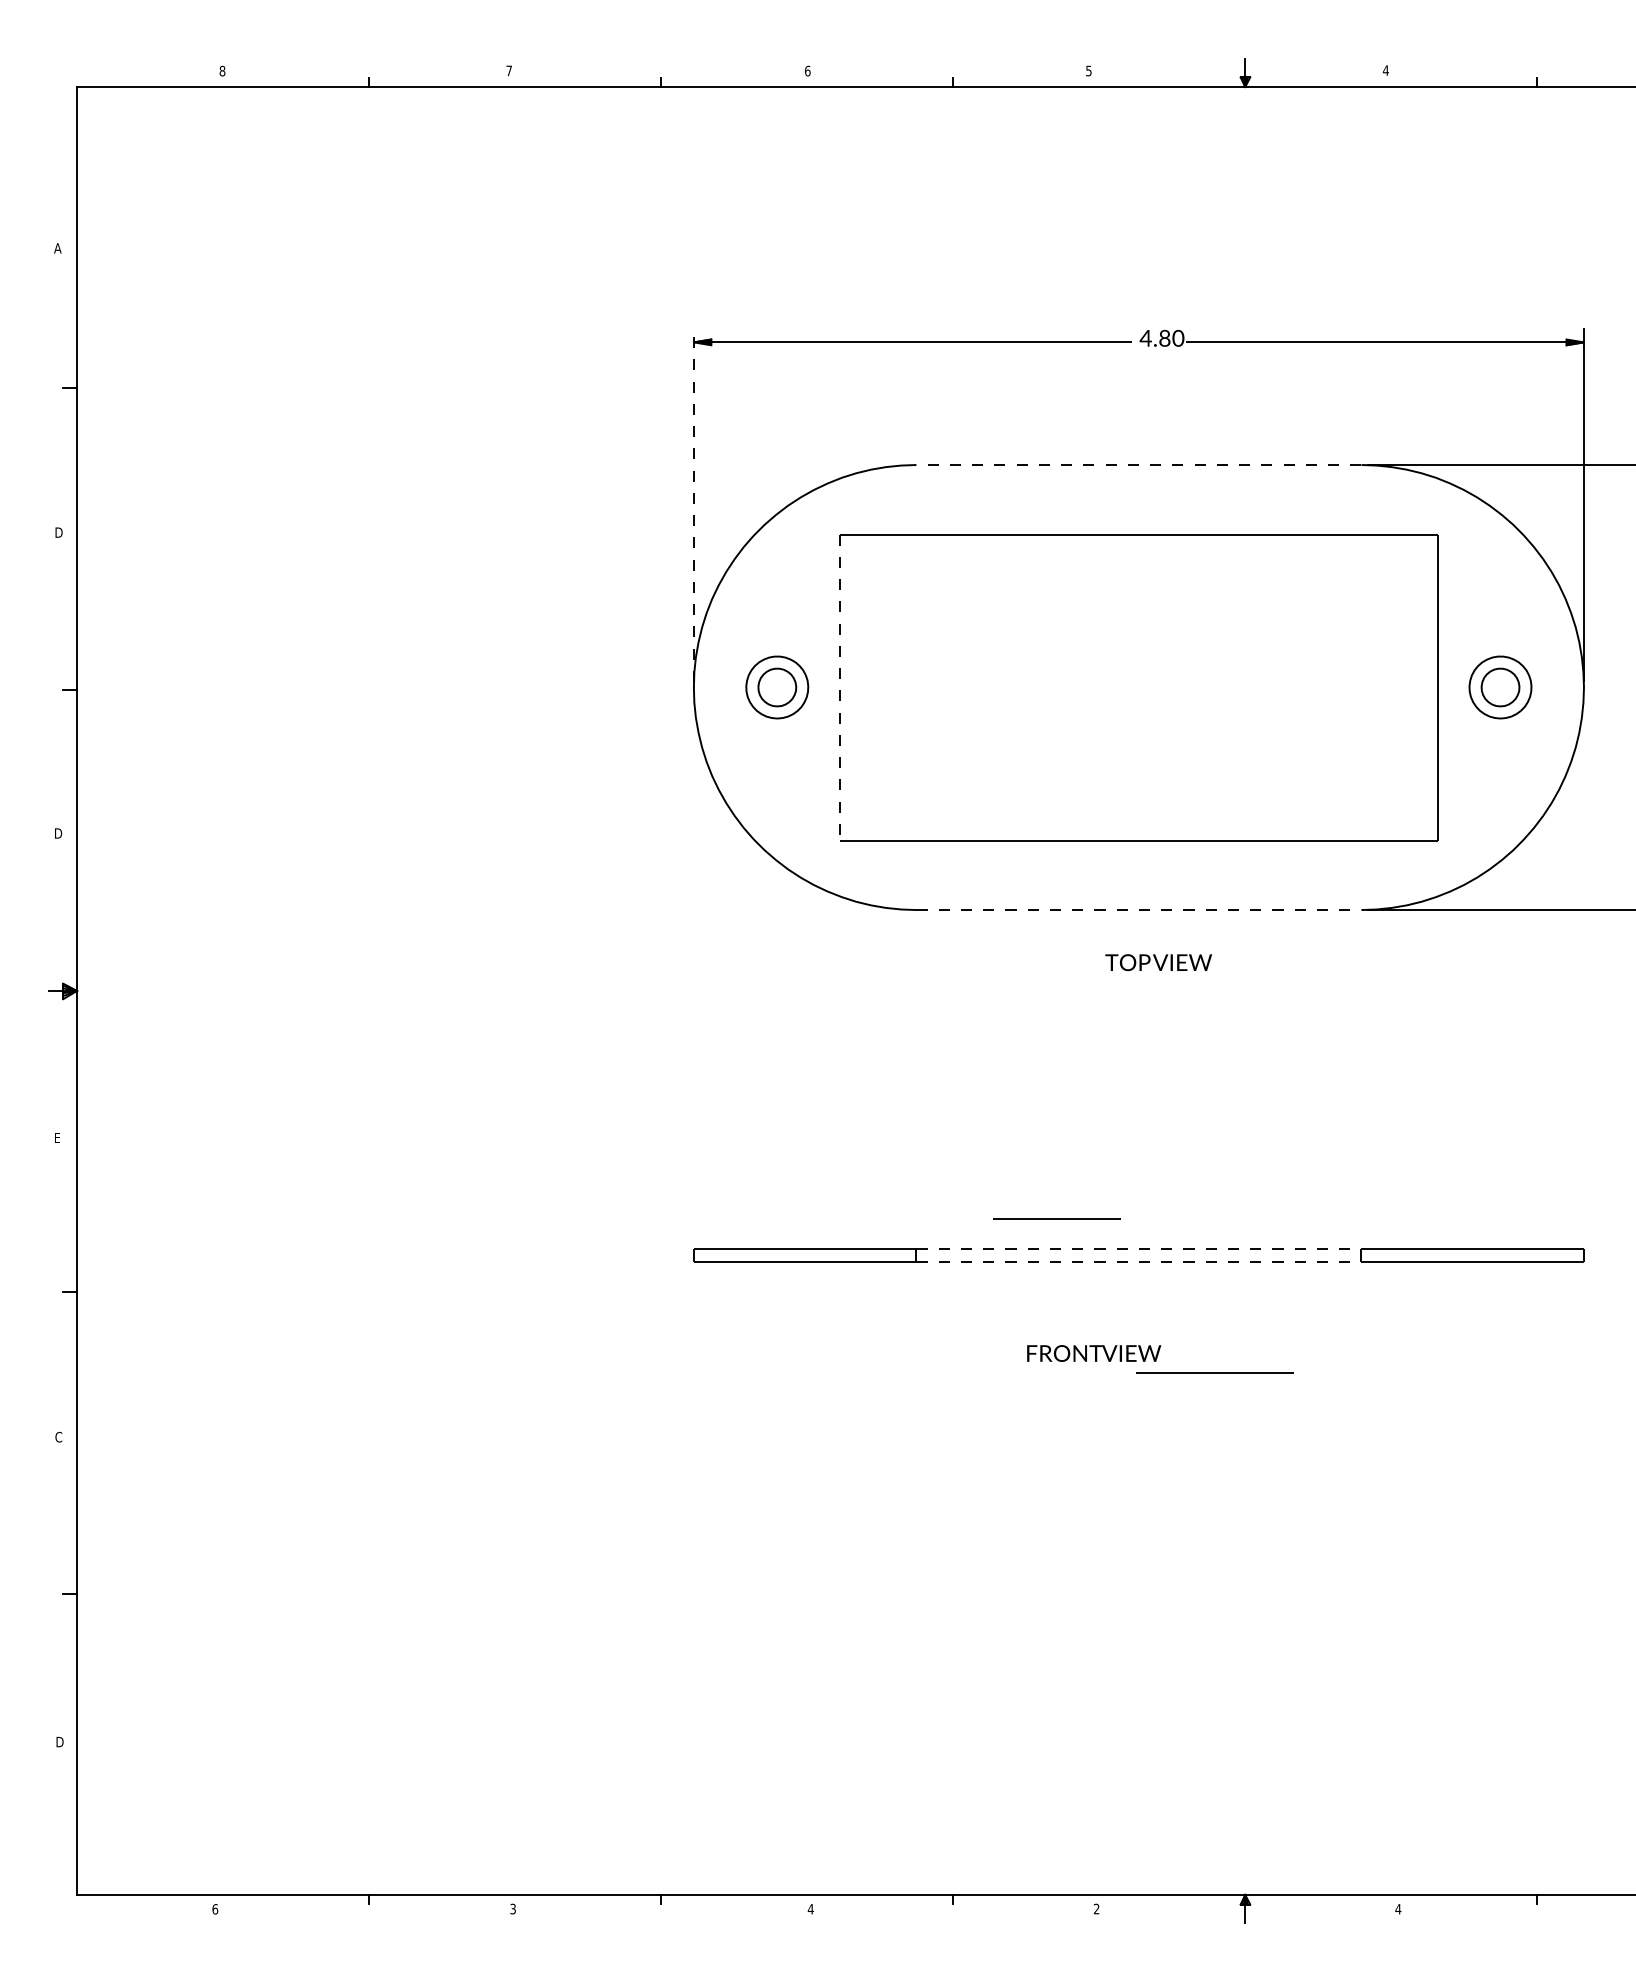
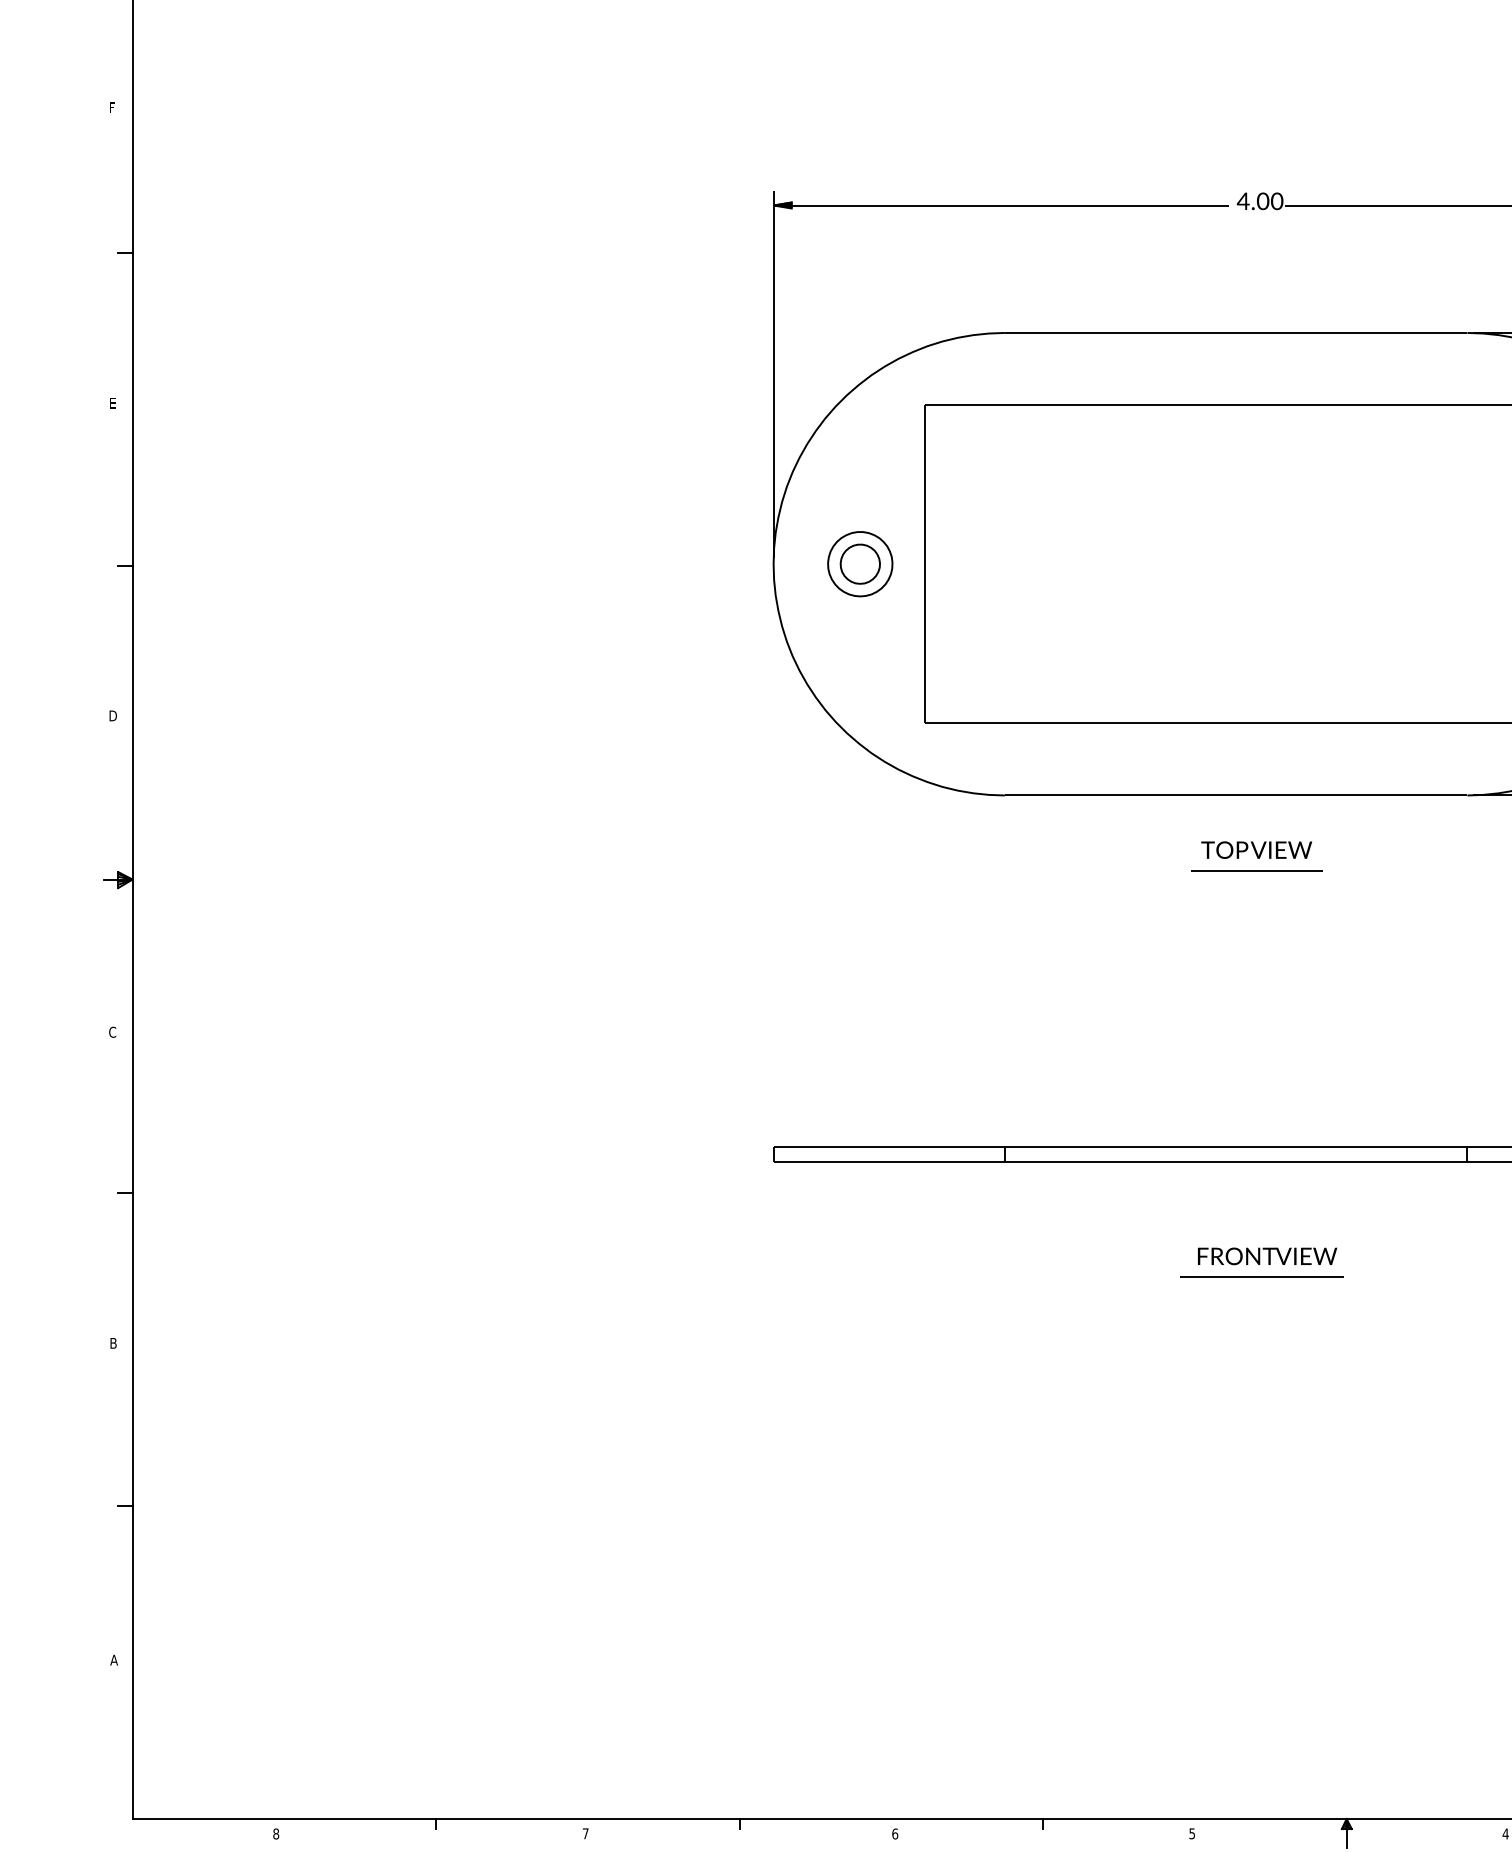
text: (57, 248) -> (112, 107), A -> F
text: (1164, 338) -> (1262, 201), 4.80 -> 4.00
line: (1138, 465) -> (1235, 333), dashed -> solid
line: (693, 505) -> (773, 375), dashed -> solid
text: (58, 532) -> (113, 403), D -> E
line: (839, 687) -> (924, 564), dashed -> solid
line: (1138, 910) -> (1235, 795), dashed -> solid
text: (57, 1137) -> (112, 1031), E -> C
line: (1056, 1218) -> (1256, 869), moved
line: (1138, 1248) -> (1235, 1147), dashed -> solid
line: (1138, 1262) -> (1235, 1161), dashed -> solid
text: (1094, 1353) -> (1267, 1256), moved
line: (1214, 1372) -> (1261, 1276), moved
text: (58, 1436) -> (113, 1342), C -> B
text: (59, 1741) -> (114, 1659), D -> A
text: (512, 1908) -> (585, 1833), 3 -> 7
text: (1096, 1908) -> (1192, 1833), 2 -> 5
text: (215, 1909) -> (276, 1834), 6 -> 8
text: (810, 1909) -> (894, 1834), 4 -> 6

